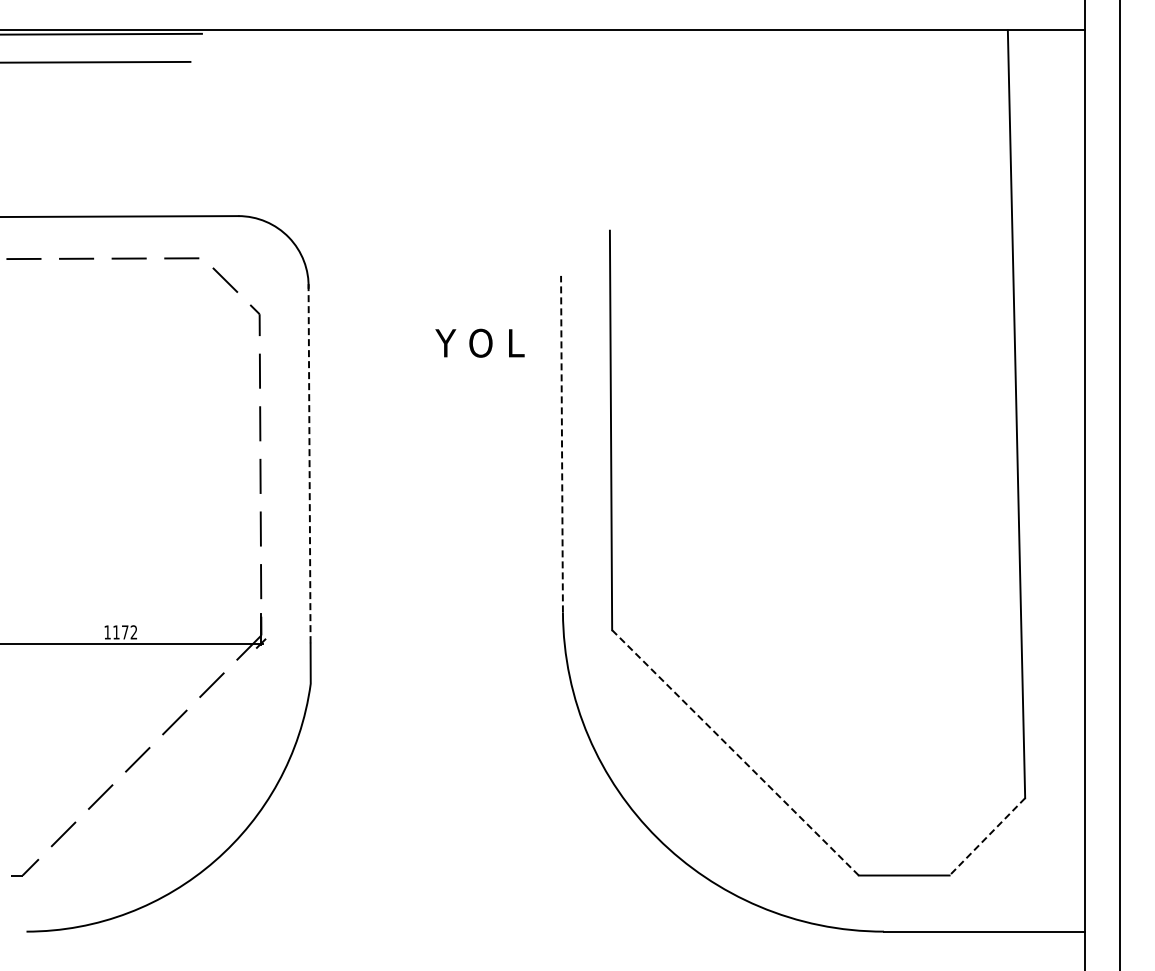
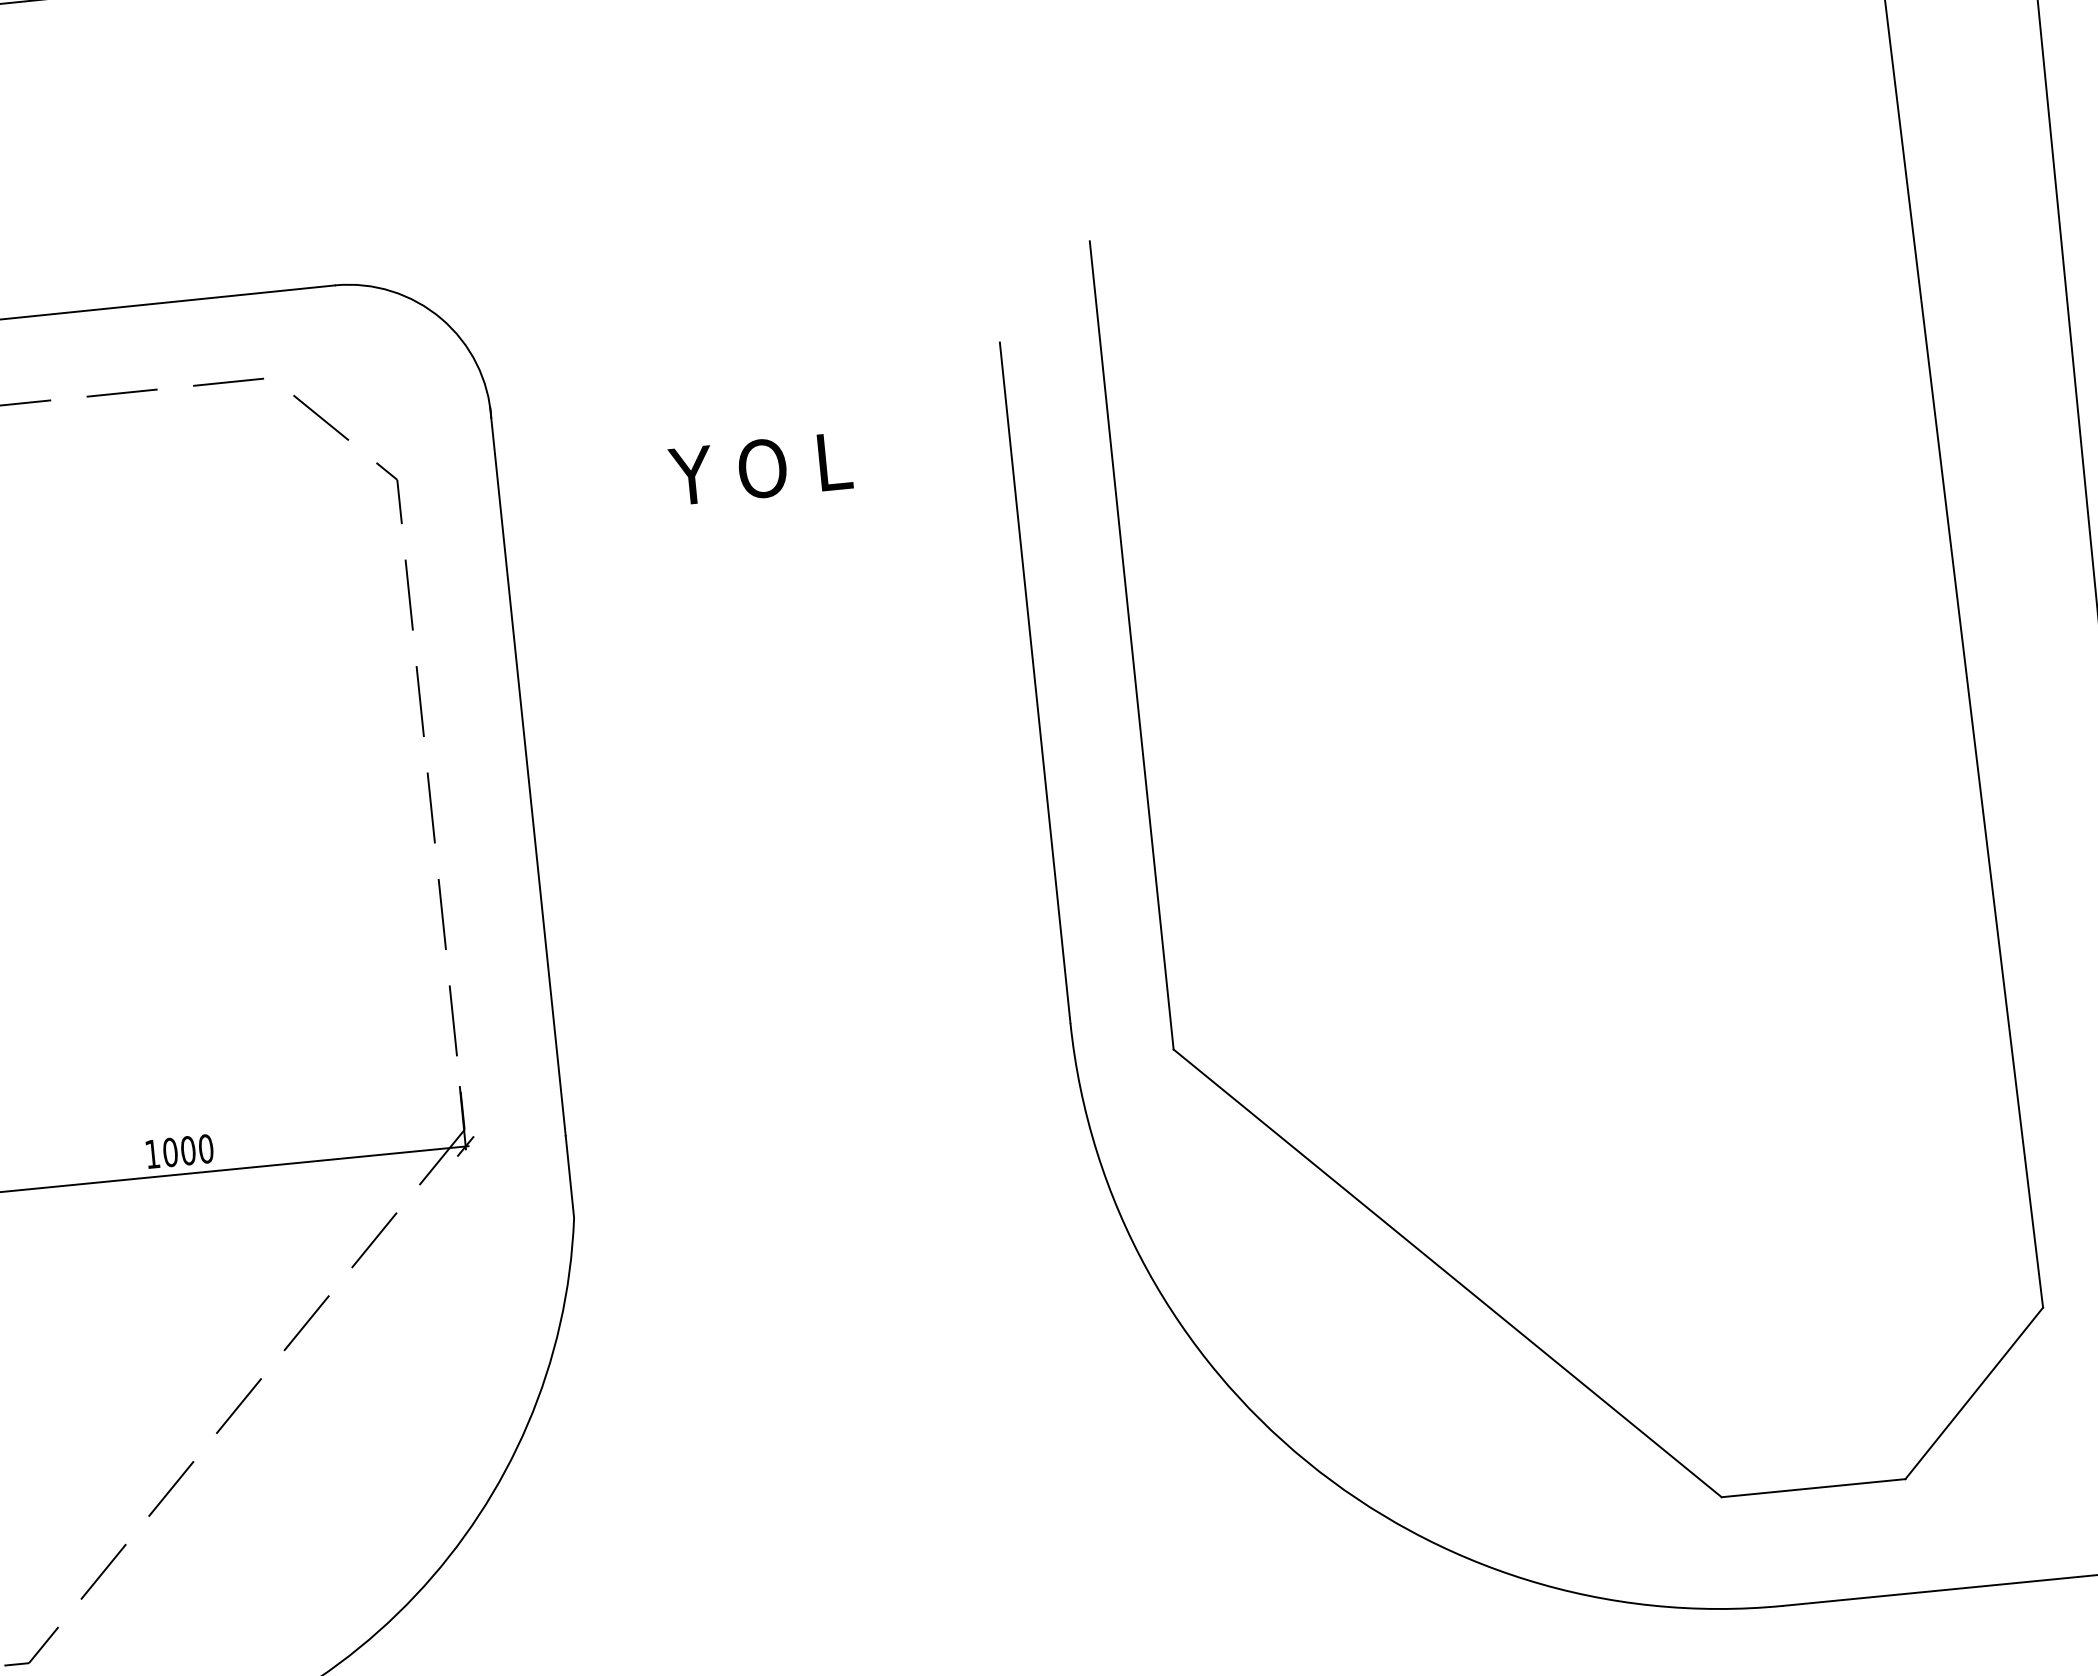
text: (479, 342) -> (759, 467), moved
line: (562, 443) -> (1036, 681), dashed -> solid
line: (309, 462) -> (527, 770), dashed -> solid
text: (125, 632) -> (188, 1150), 1172 -> 1000
line: (735, 752) -> (1447, 1272), dashed -> solid
line: (987, 837) -> (1974, 1394), dashed -> solid

